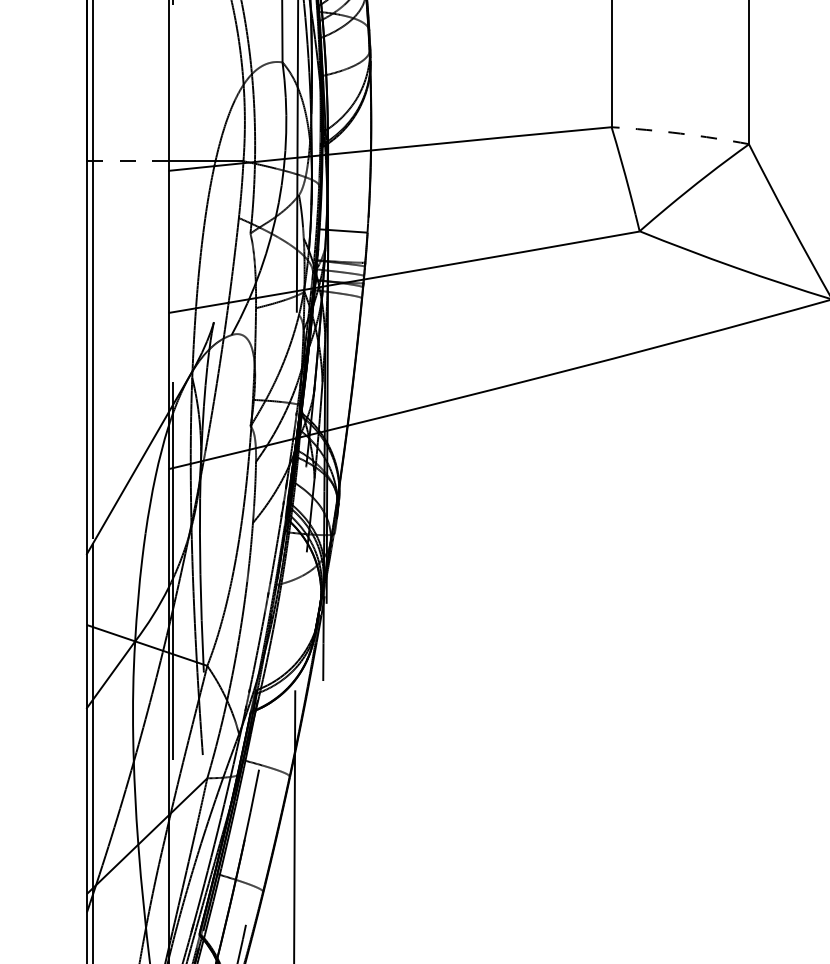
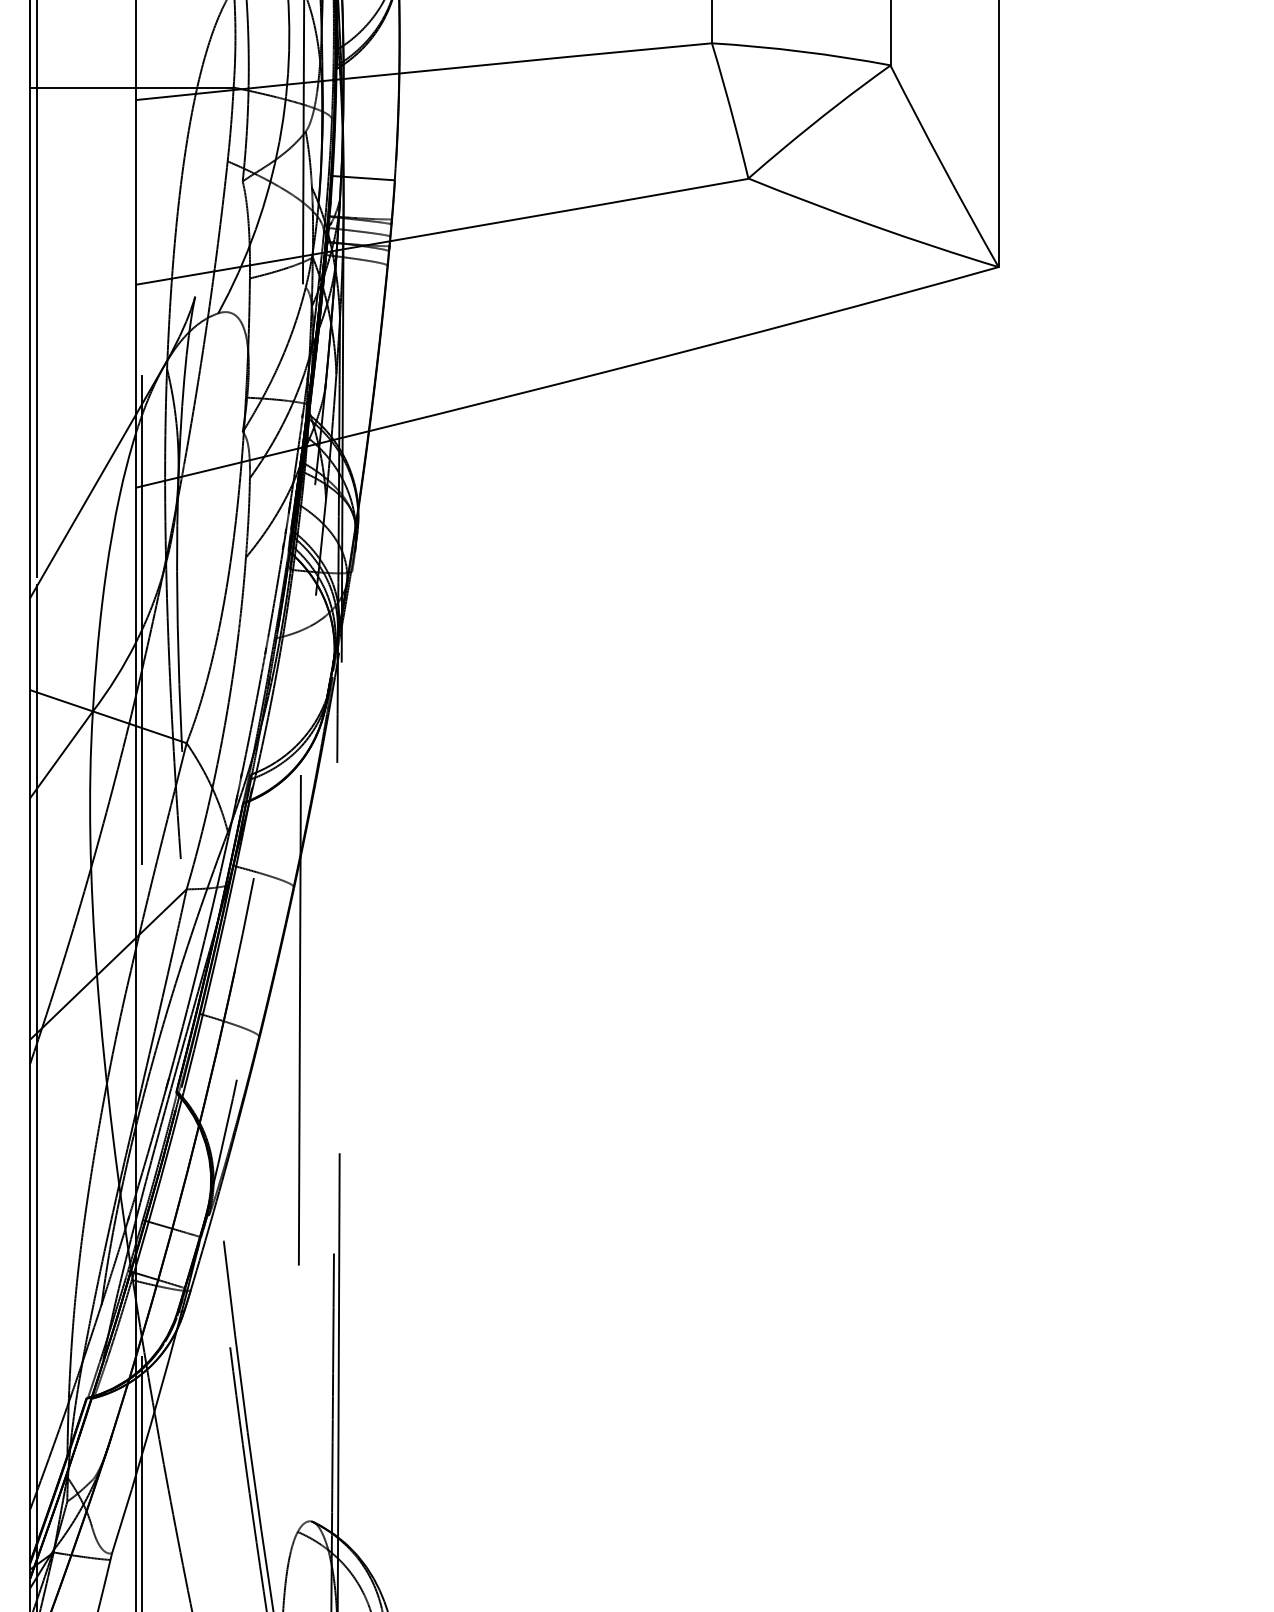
arc: (680, 133) -> (801, 51), dashed -> solid
line: (127, 161) -> (82, 87), dashed -> solid

